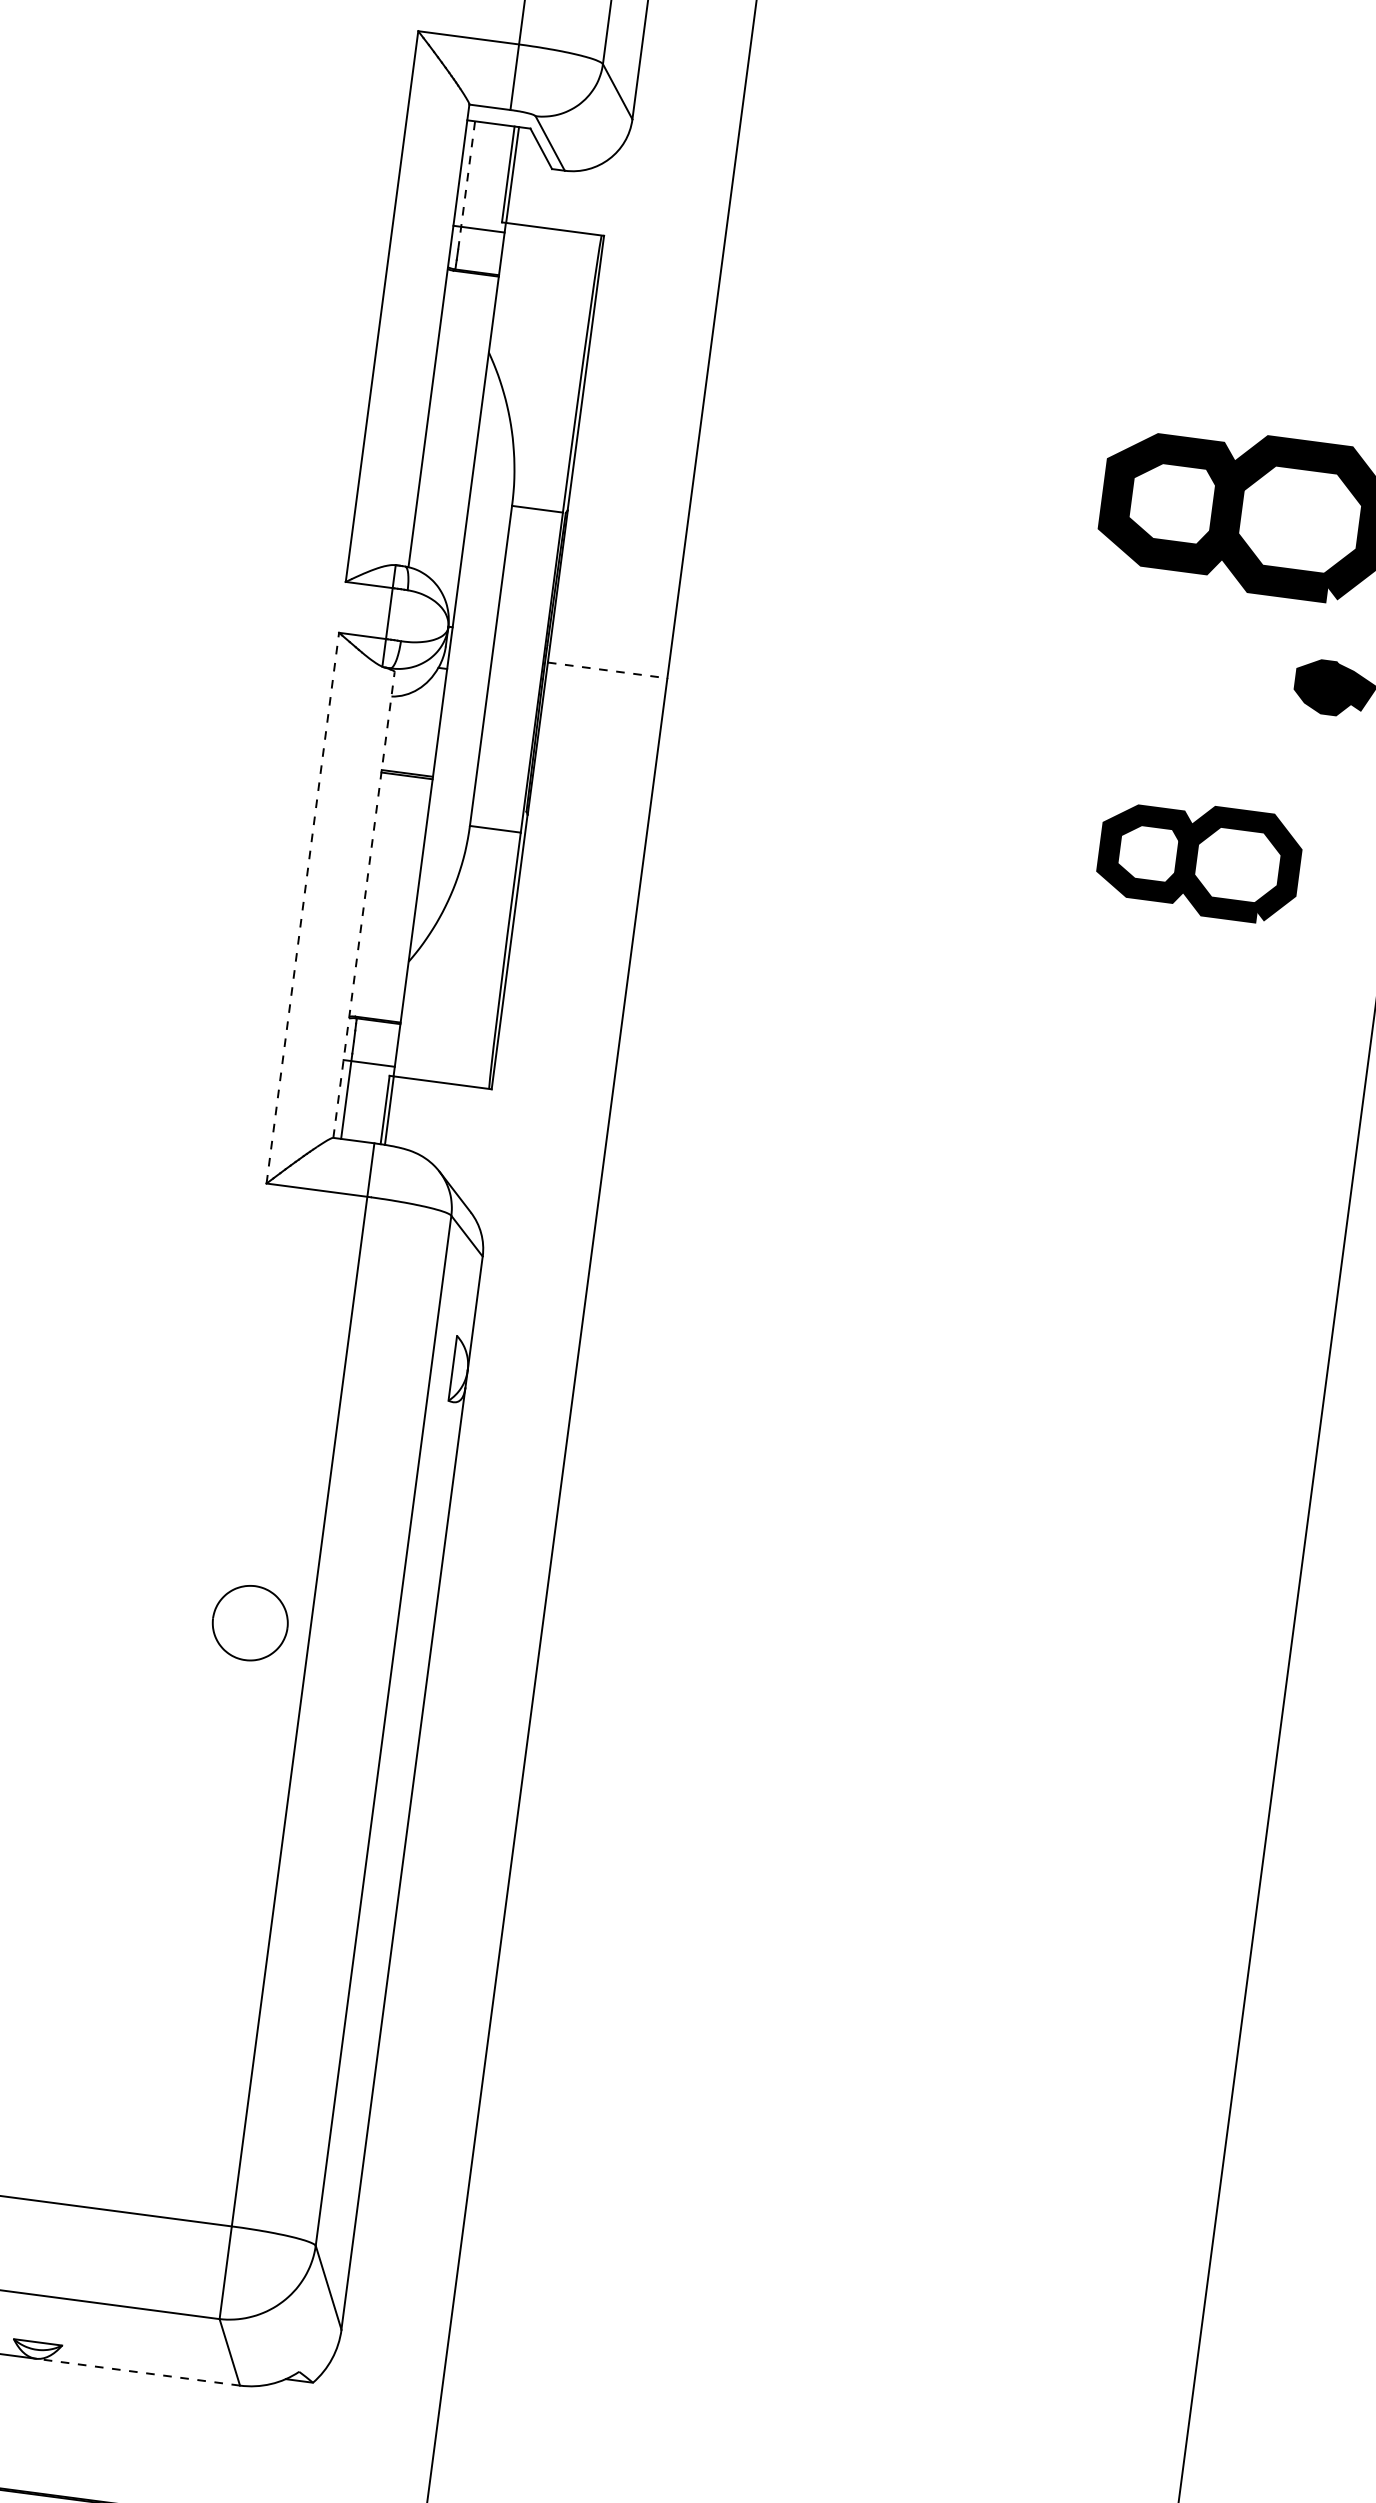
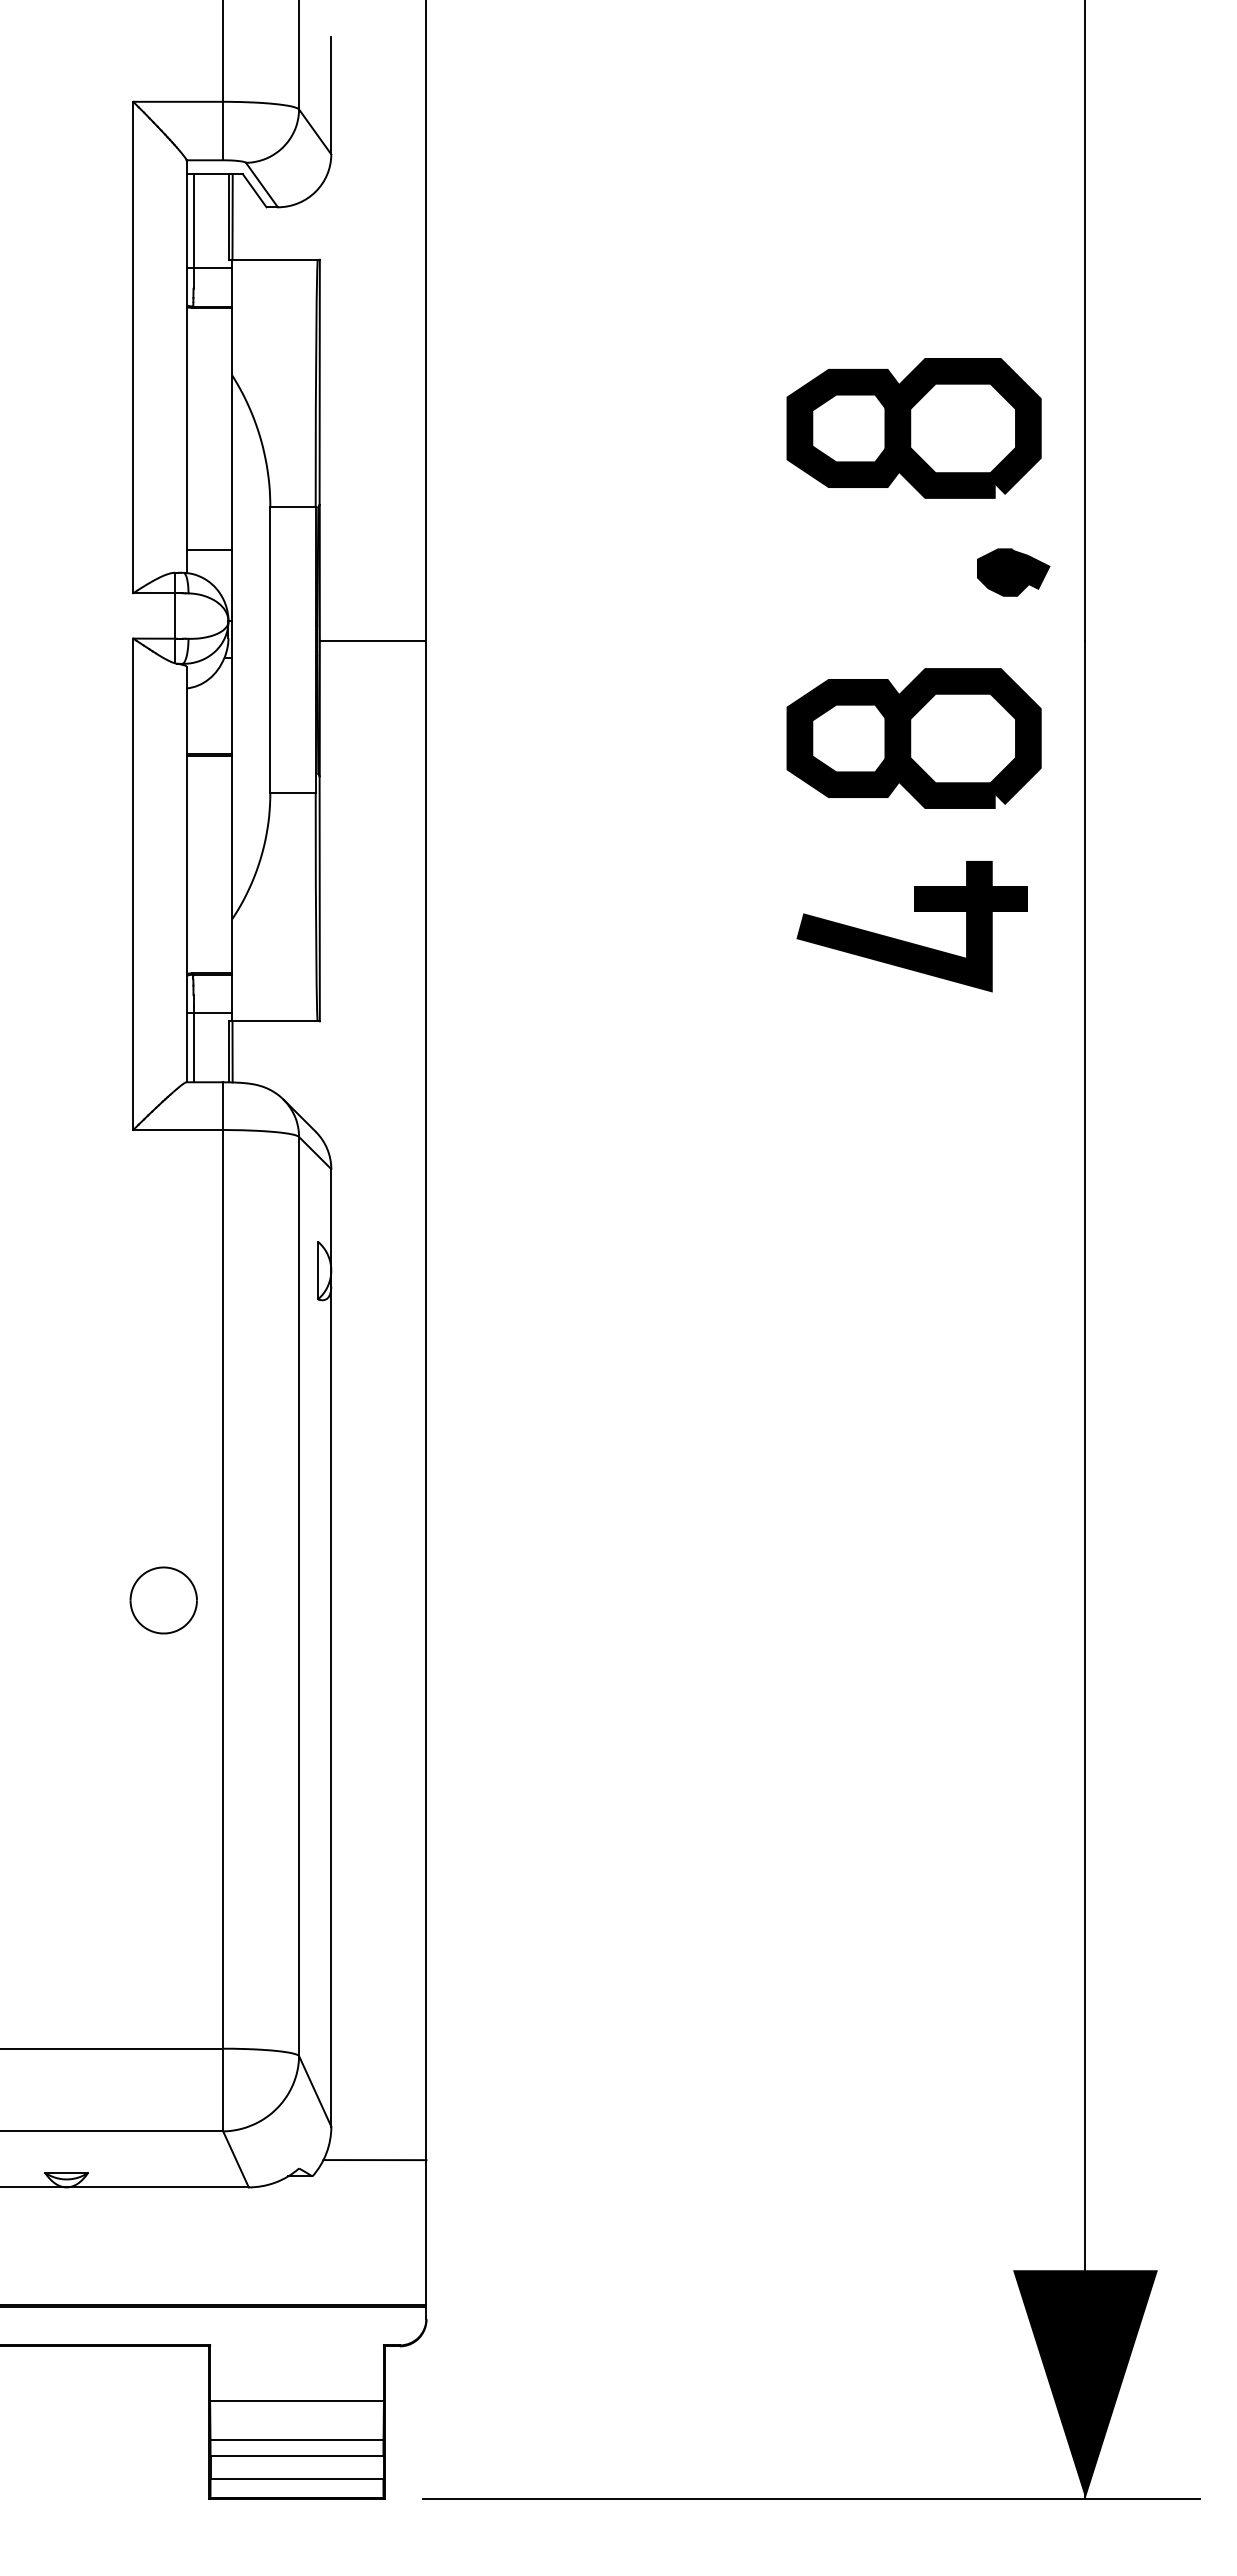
line: (466, 185) -> (193, 231), dashed -> solid
line: (437, 544) -> (209, 549), added
line: (608, 670) -> (373, 640), dashed -> solid
part: (1198, 859) -> (913, 738), size x1.43
line: (363, 905) -> (186, 874), dashed -> solid
line: (303, 908) -> (133, 884), dashed -> solid
part: (1174, 1053) -> (914, 911), added
part: (250, 1623) -> (163, 1600), moved
line: (137, 2372) -> (157, 2187), dashed -> solid
line: (384, 2374) -> (374, 2160), added

